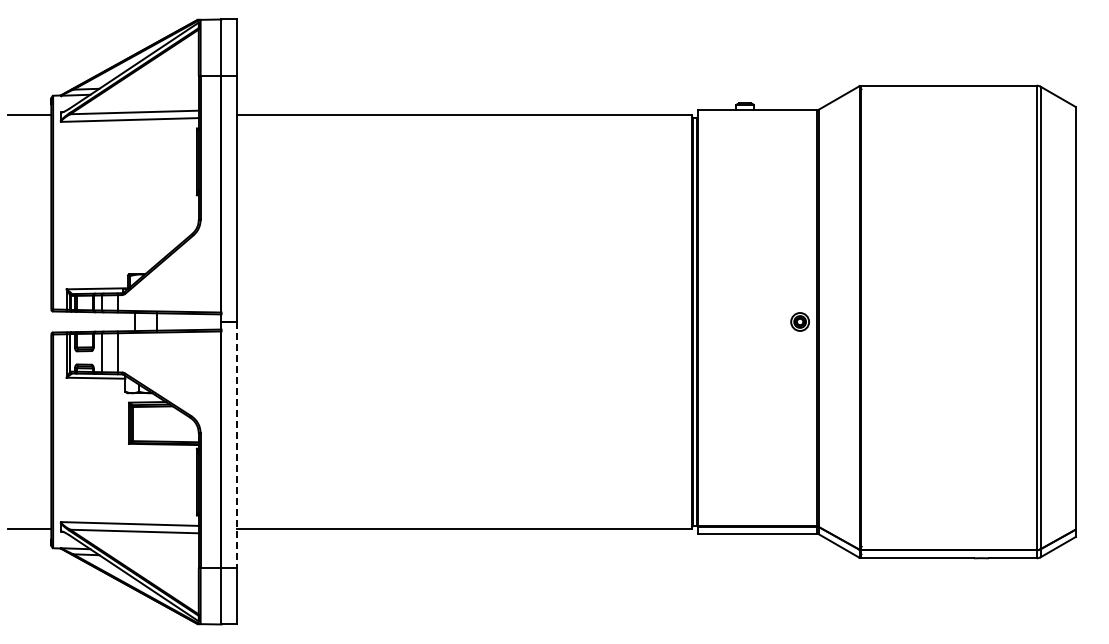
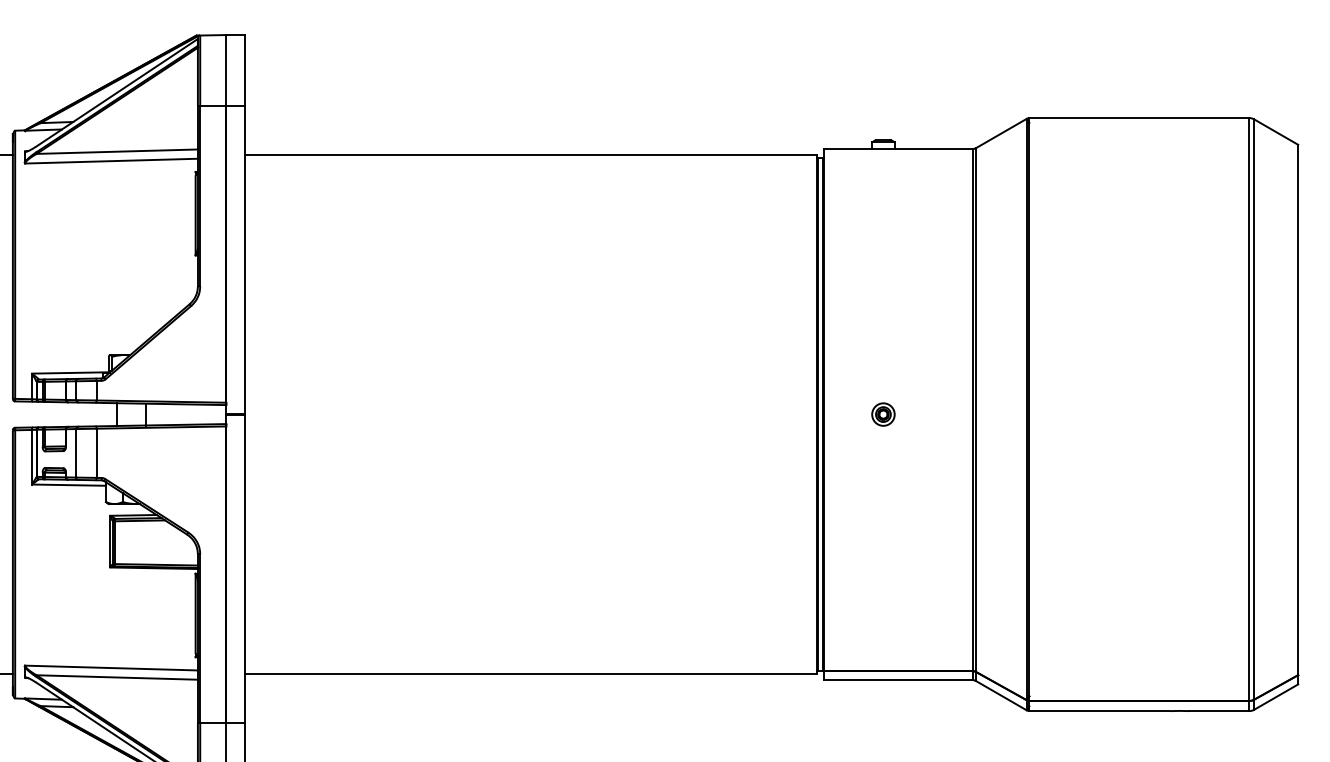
part: (799, 321) -> (882, 413), moved
line: (236, 445) -> (245, 569), dashed -> solid

